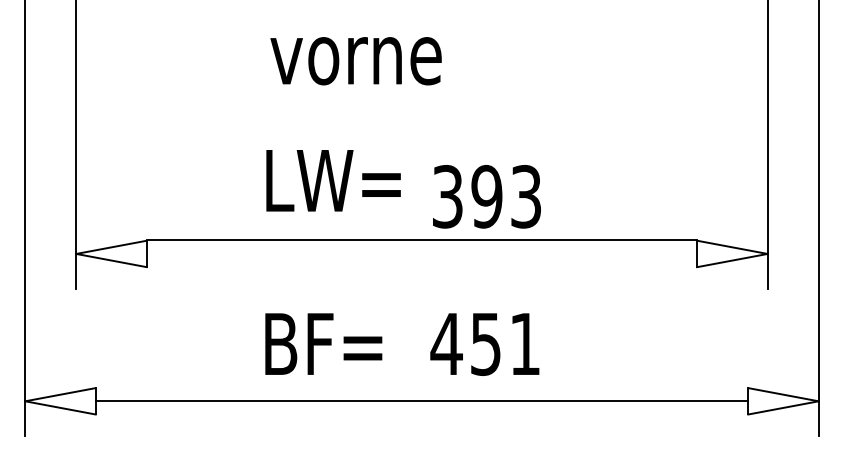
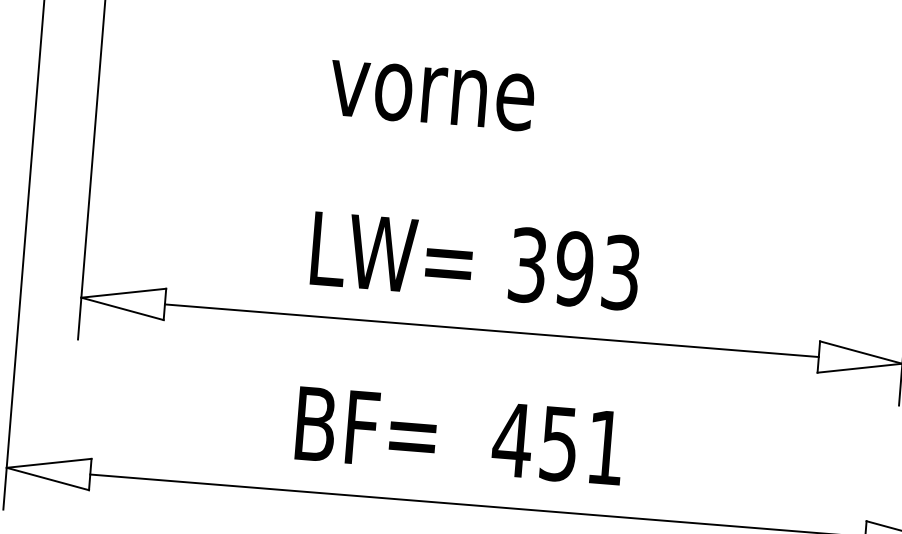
text: (333, 180) -> (392, 254), moved
line: (421, 239) -> (491, 330), moved

